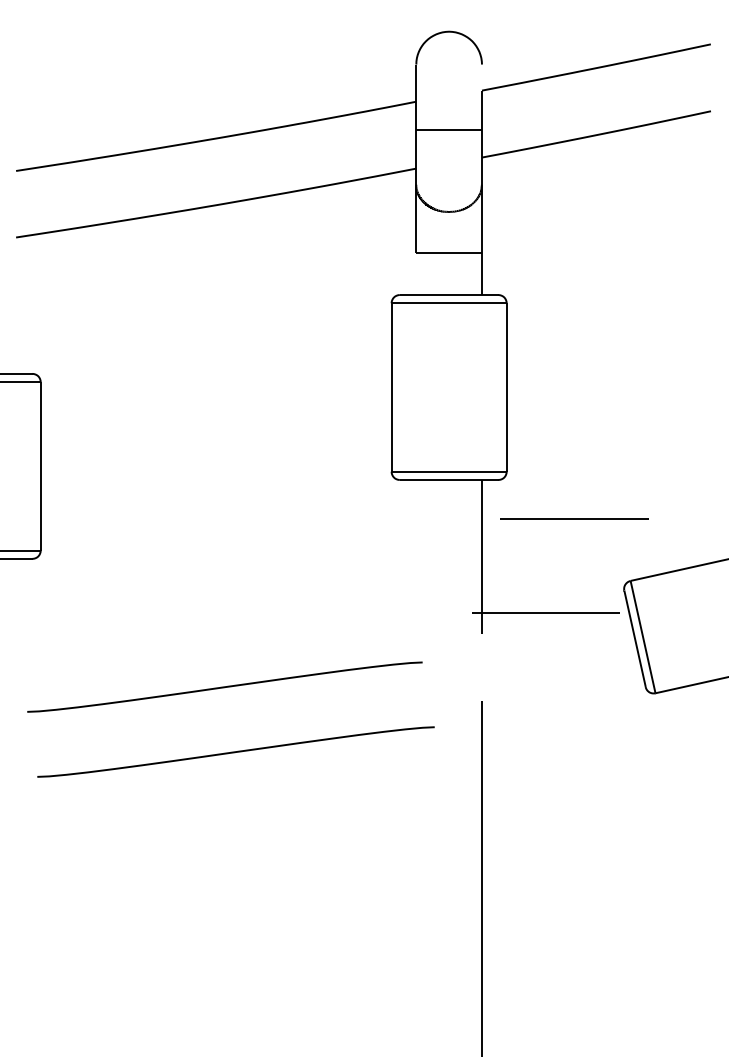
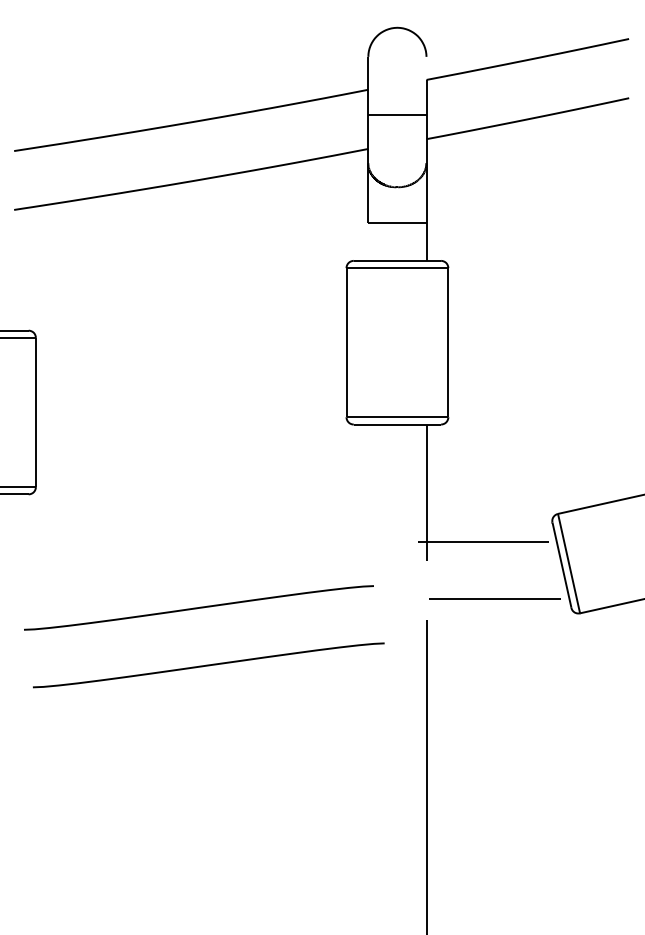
line: (574, 518) -> (494, 599), moved

